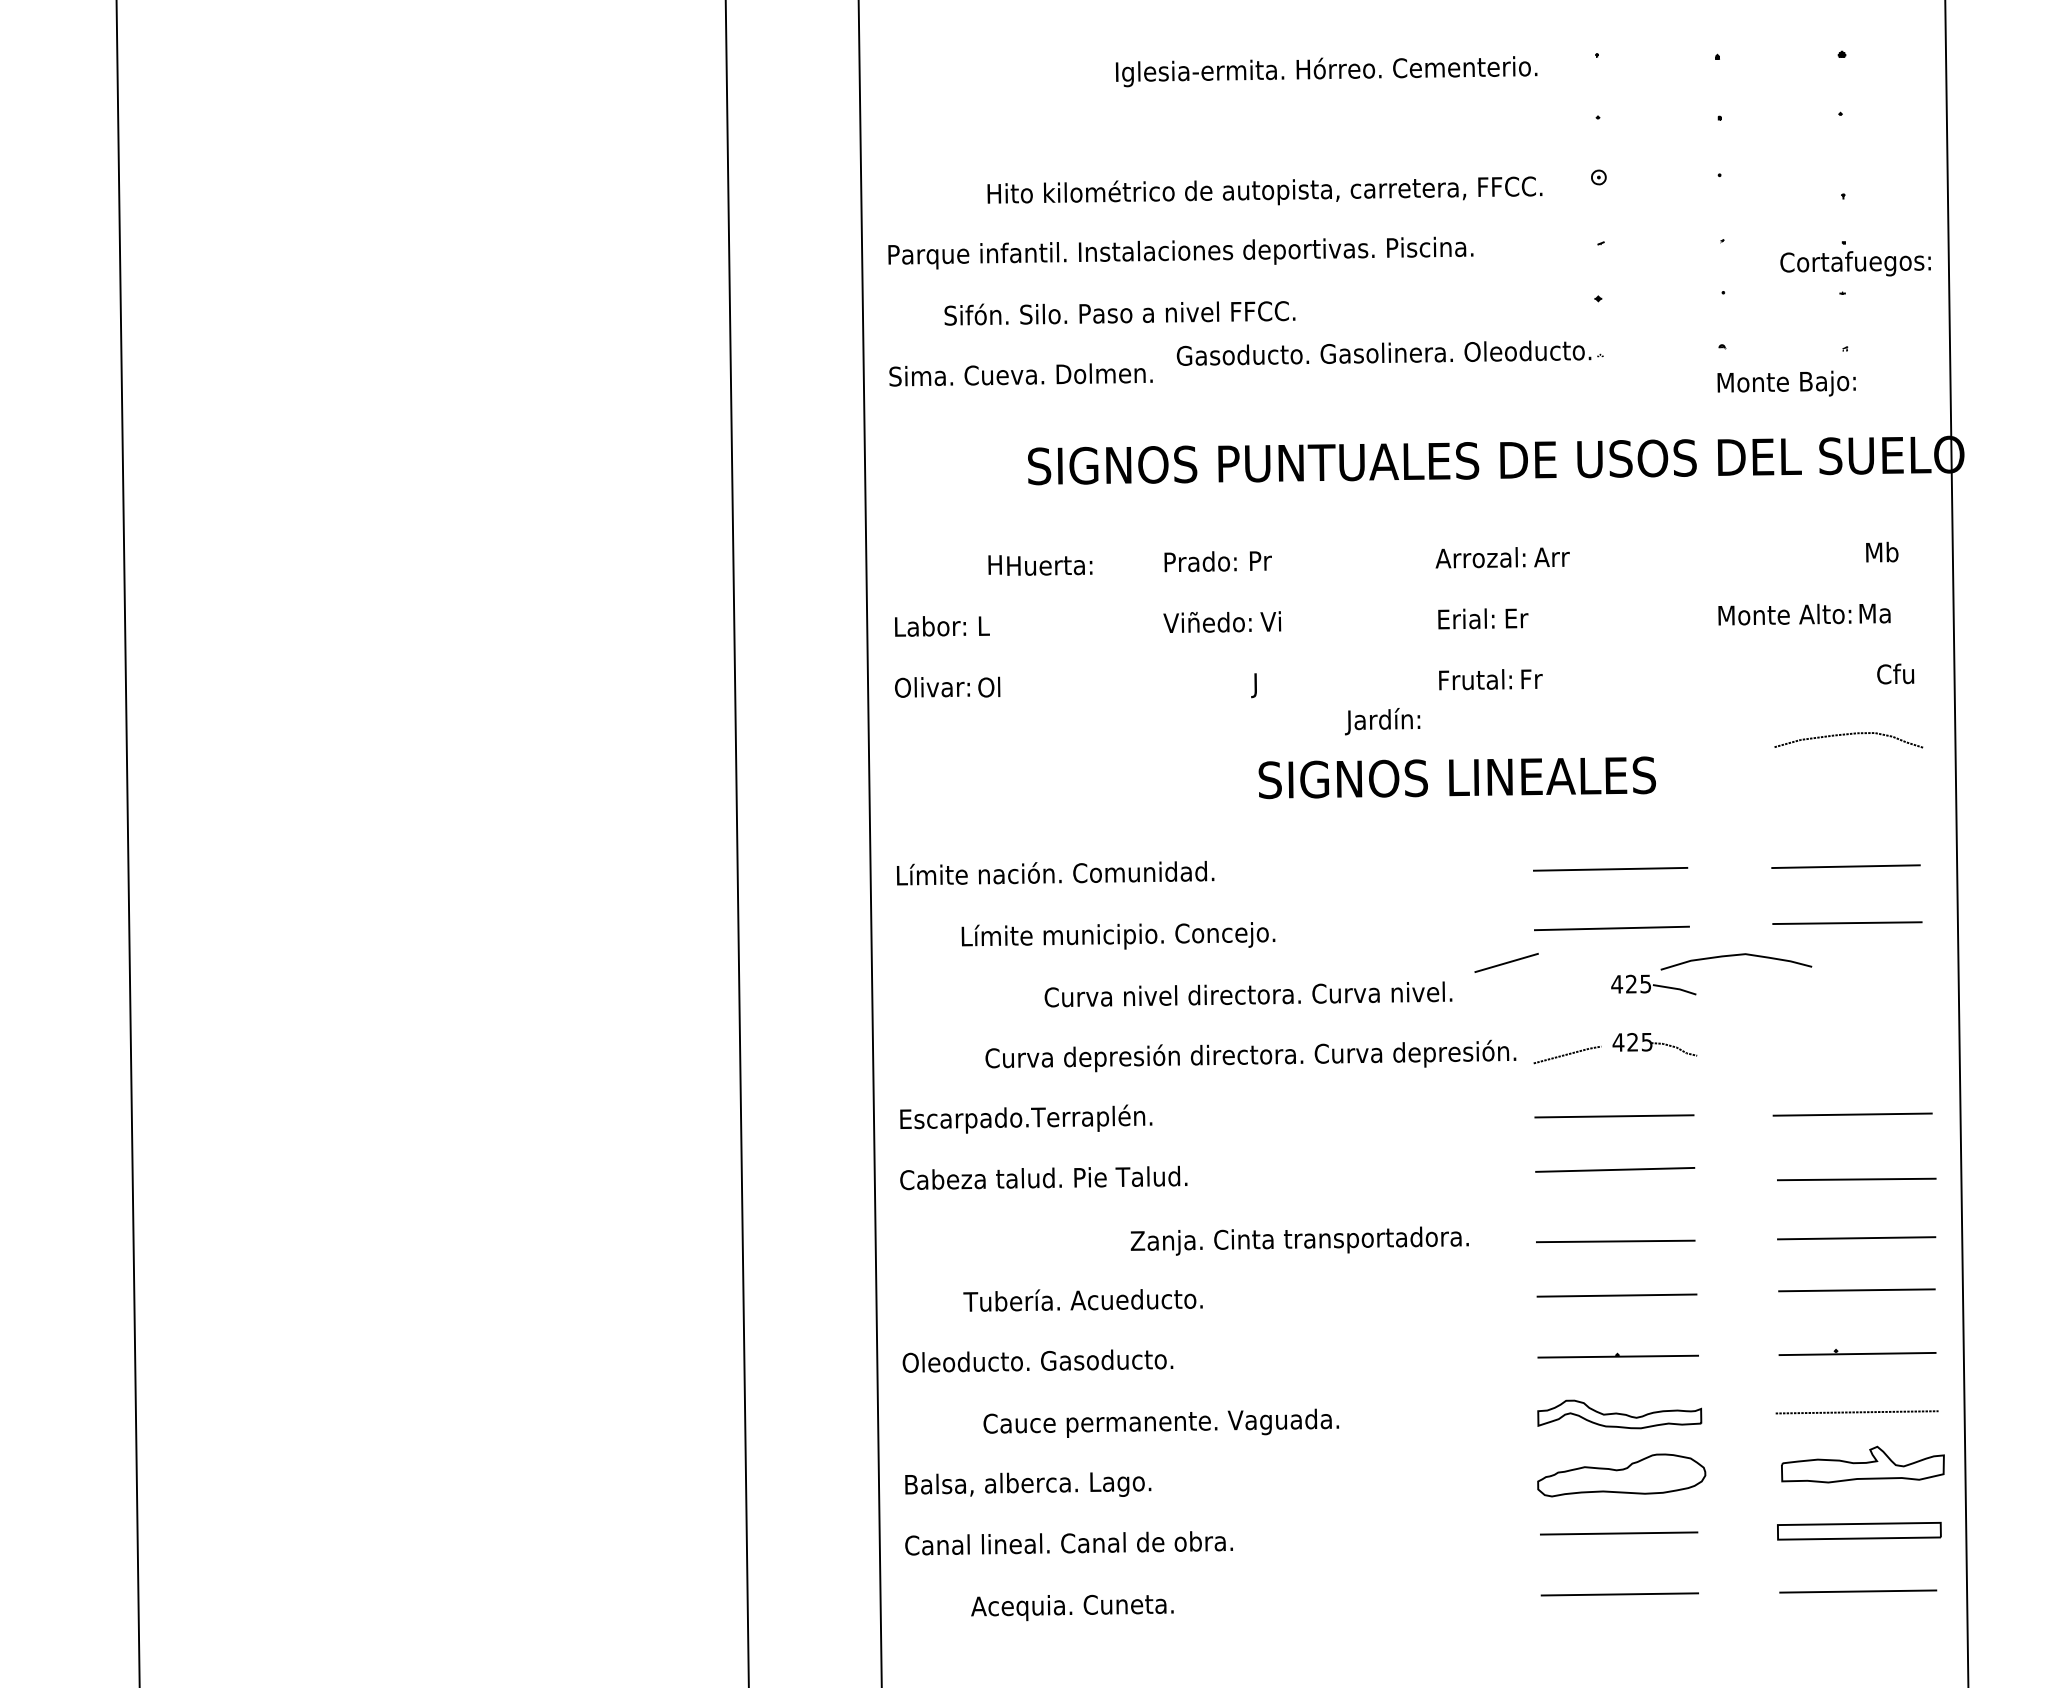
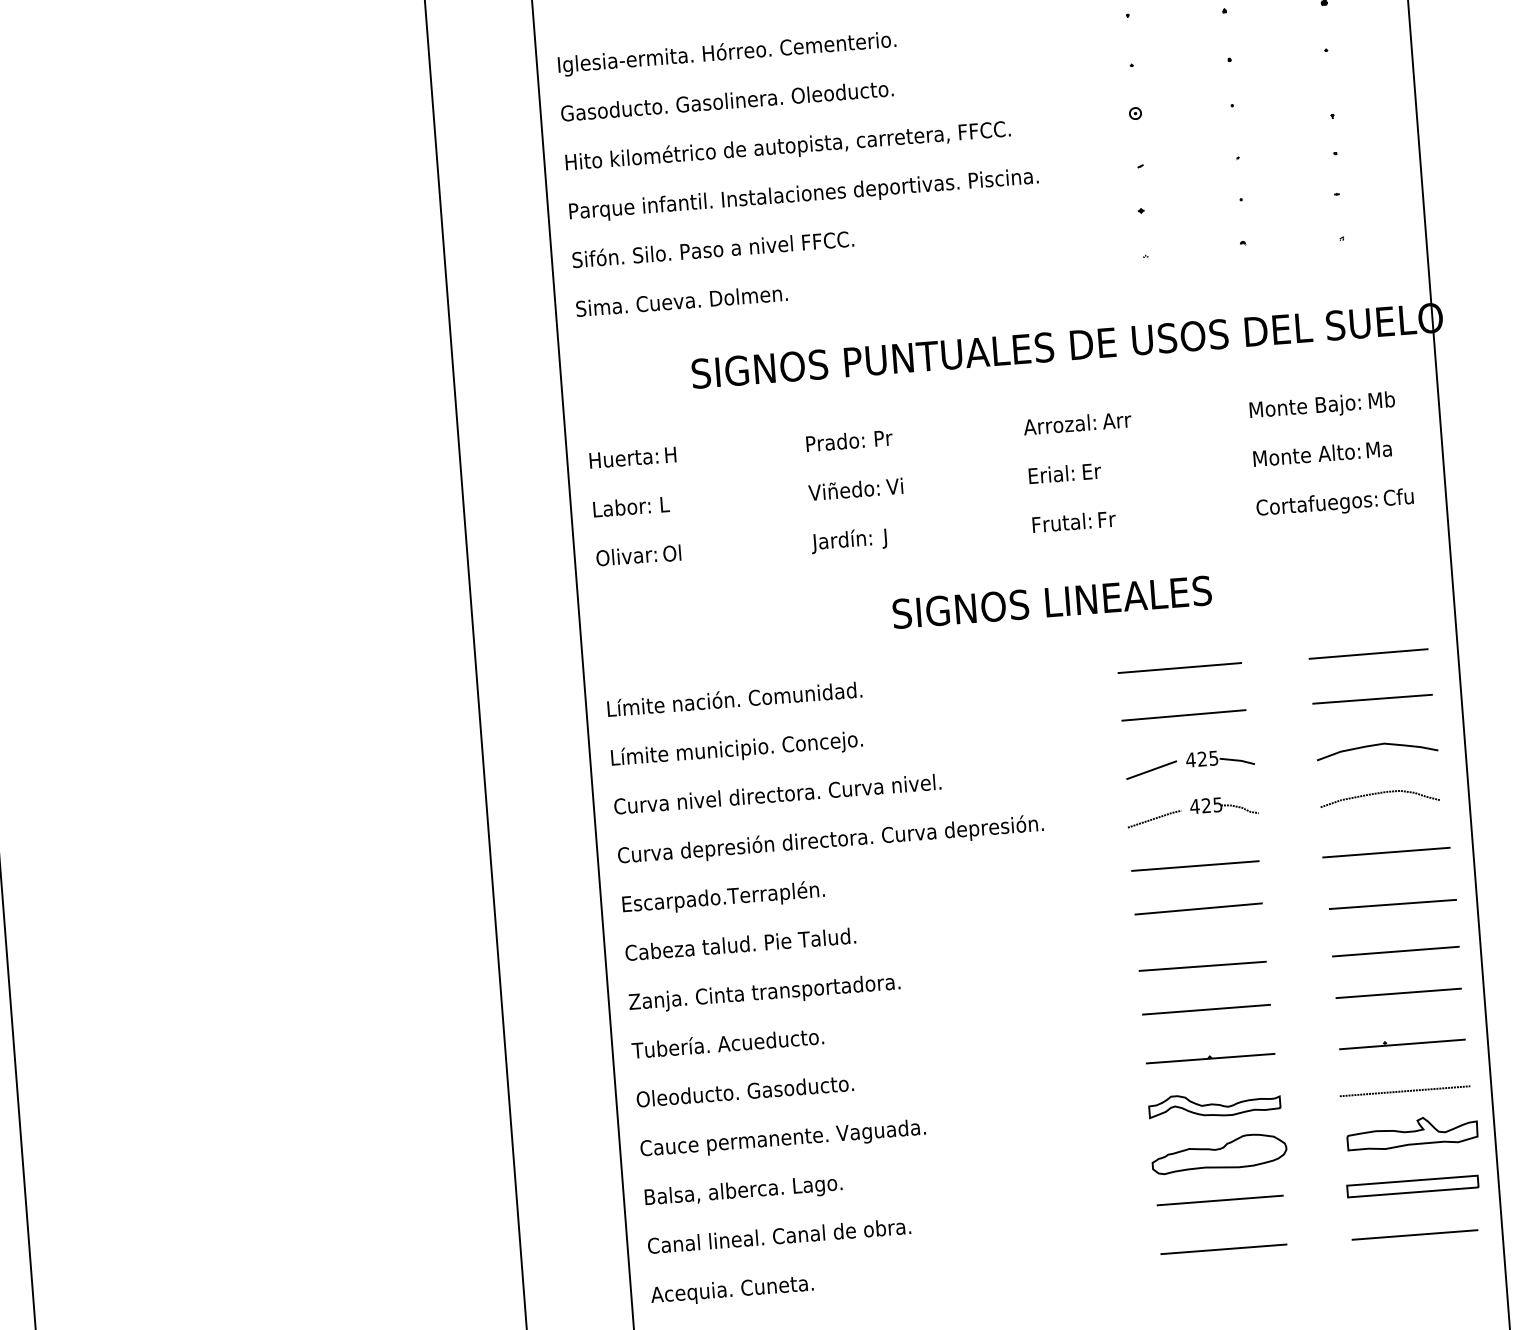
text: (1326, 71) -> (727, 53), moved
text: (1264, 190) -> (787, 145), moved
text: (1855, 263) -> (1316, 504), moved
text: (1119, 313) -> (712, 249), moved
text: (1383, 352) -> (726, 100), moved
text: (1786, 383) -> (1305, 407), moved
text: (1049, 565) -> (623, 458), moved
text: (1382, 721) -> (841, 541), moved
curve: (1847, 735) -> (1378, 794), moved
text: (1118, 935) -> (737, 749), moved
curve: (1734, 956) -> (1375, 746), moved
line: (1506, 962) -> (1151, 769), moved
text: (1248, 994) -> (777, 794), moved
text: (1250, 1055) -> (830, 839), moved
text: (1299, 1240) -> (764, 993), moved
text: (1082, 1300) -> (727, 1043), moved
text: (1160, 1422) -> (782, 1138), moved
text: (1072, 1607) -> (732, 1290), moved

